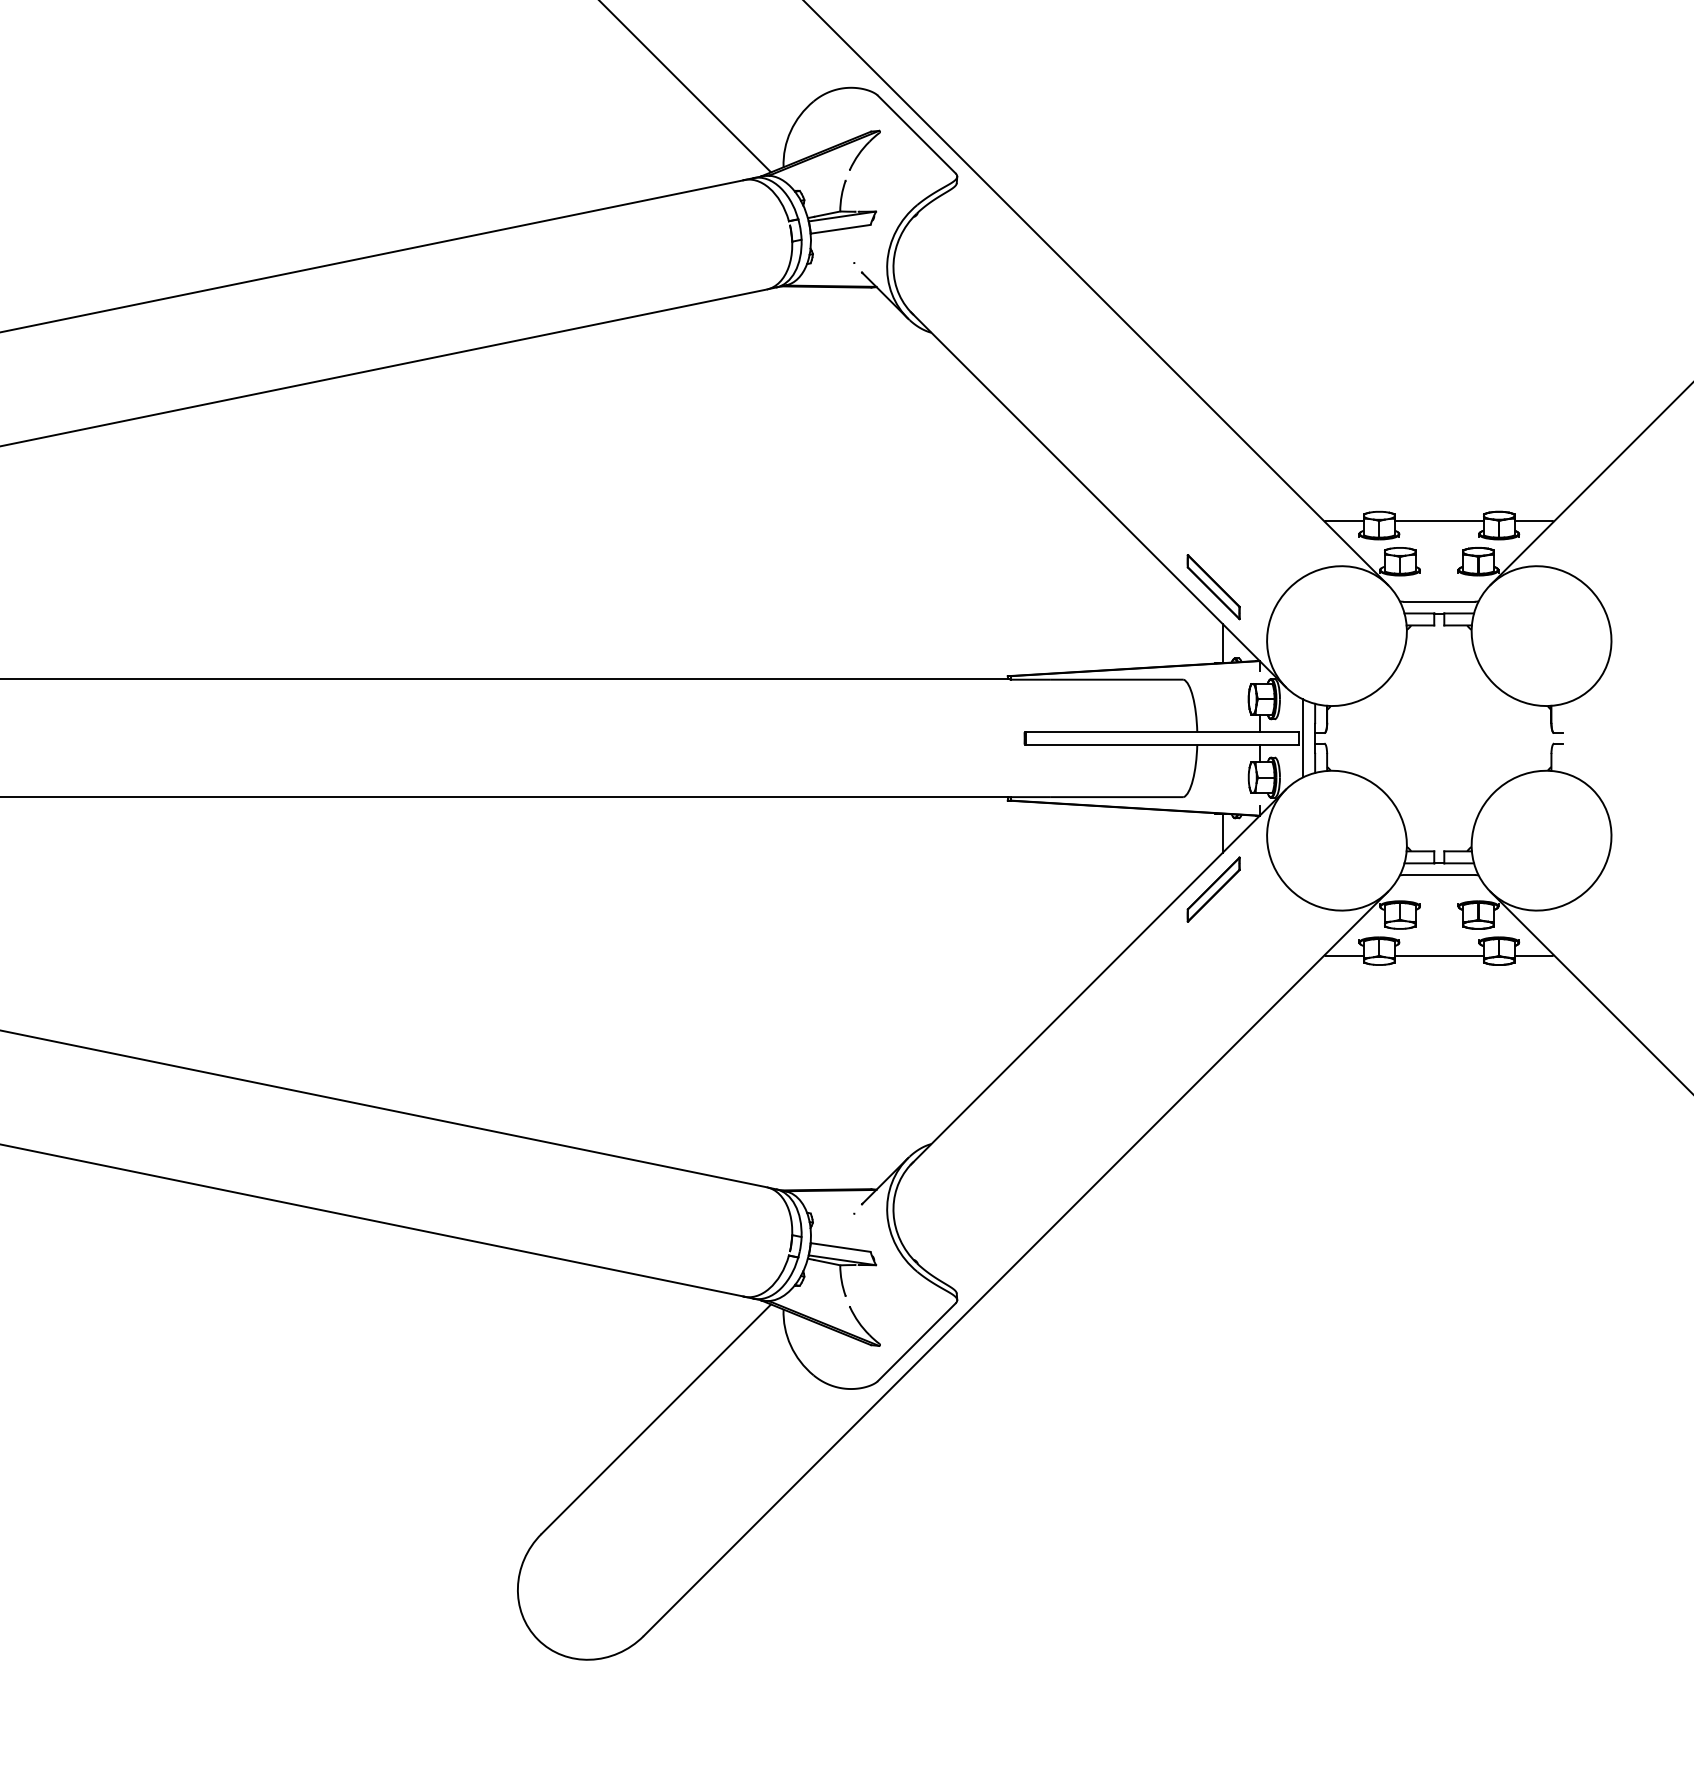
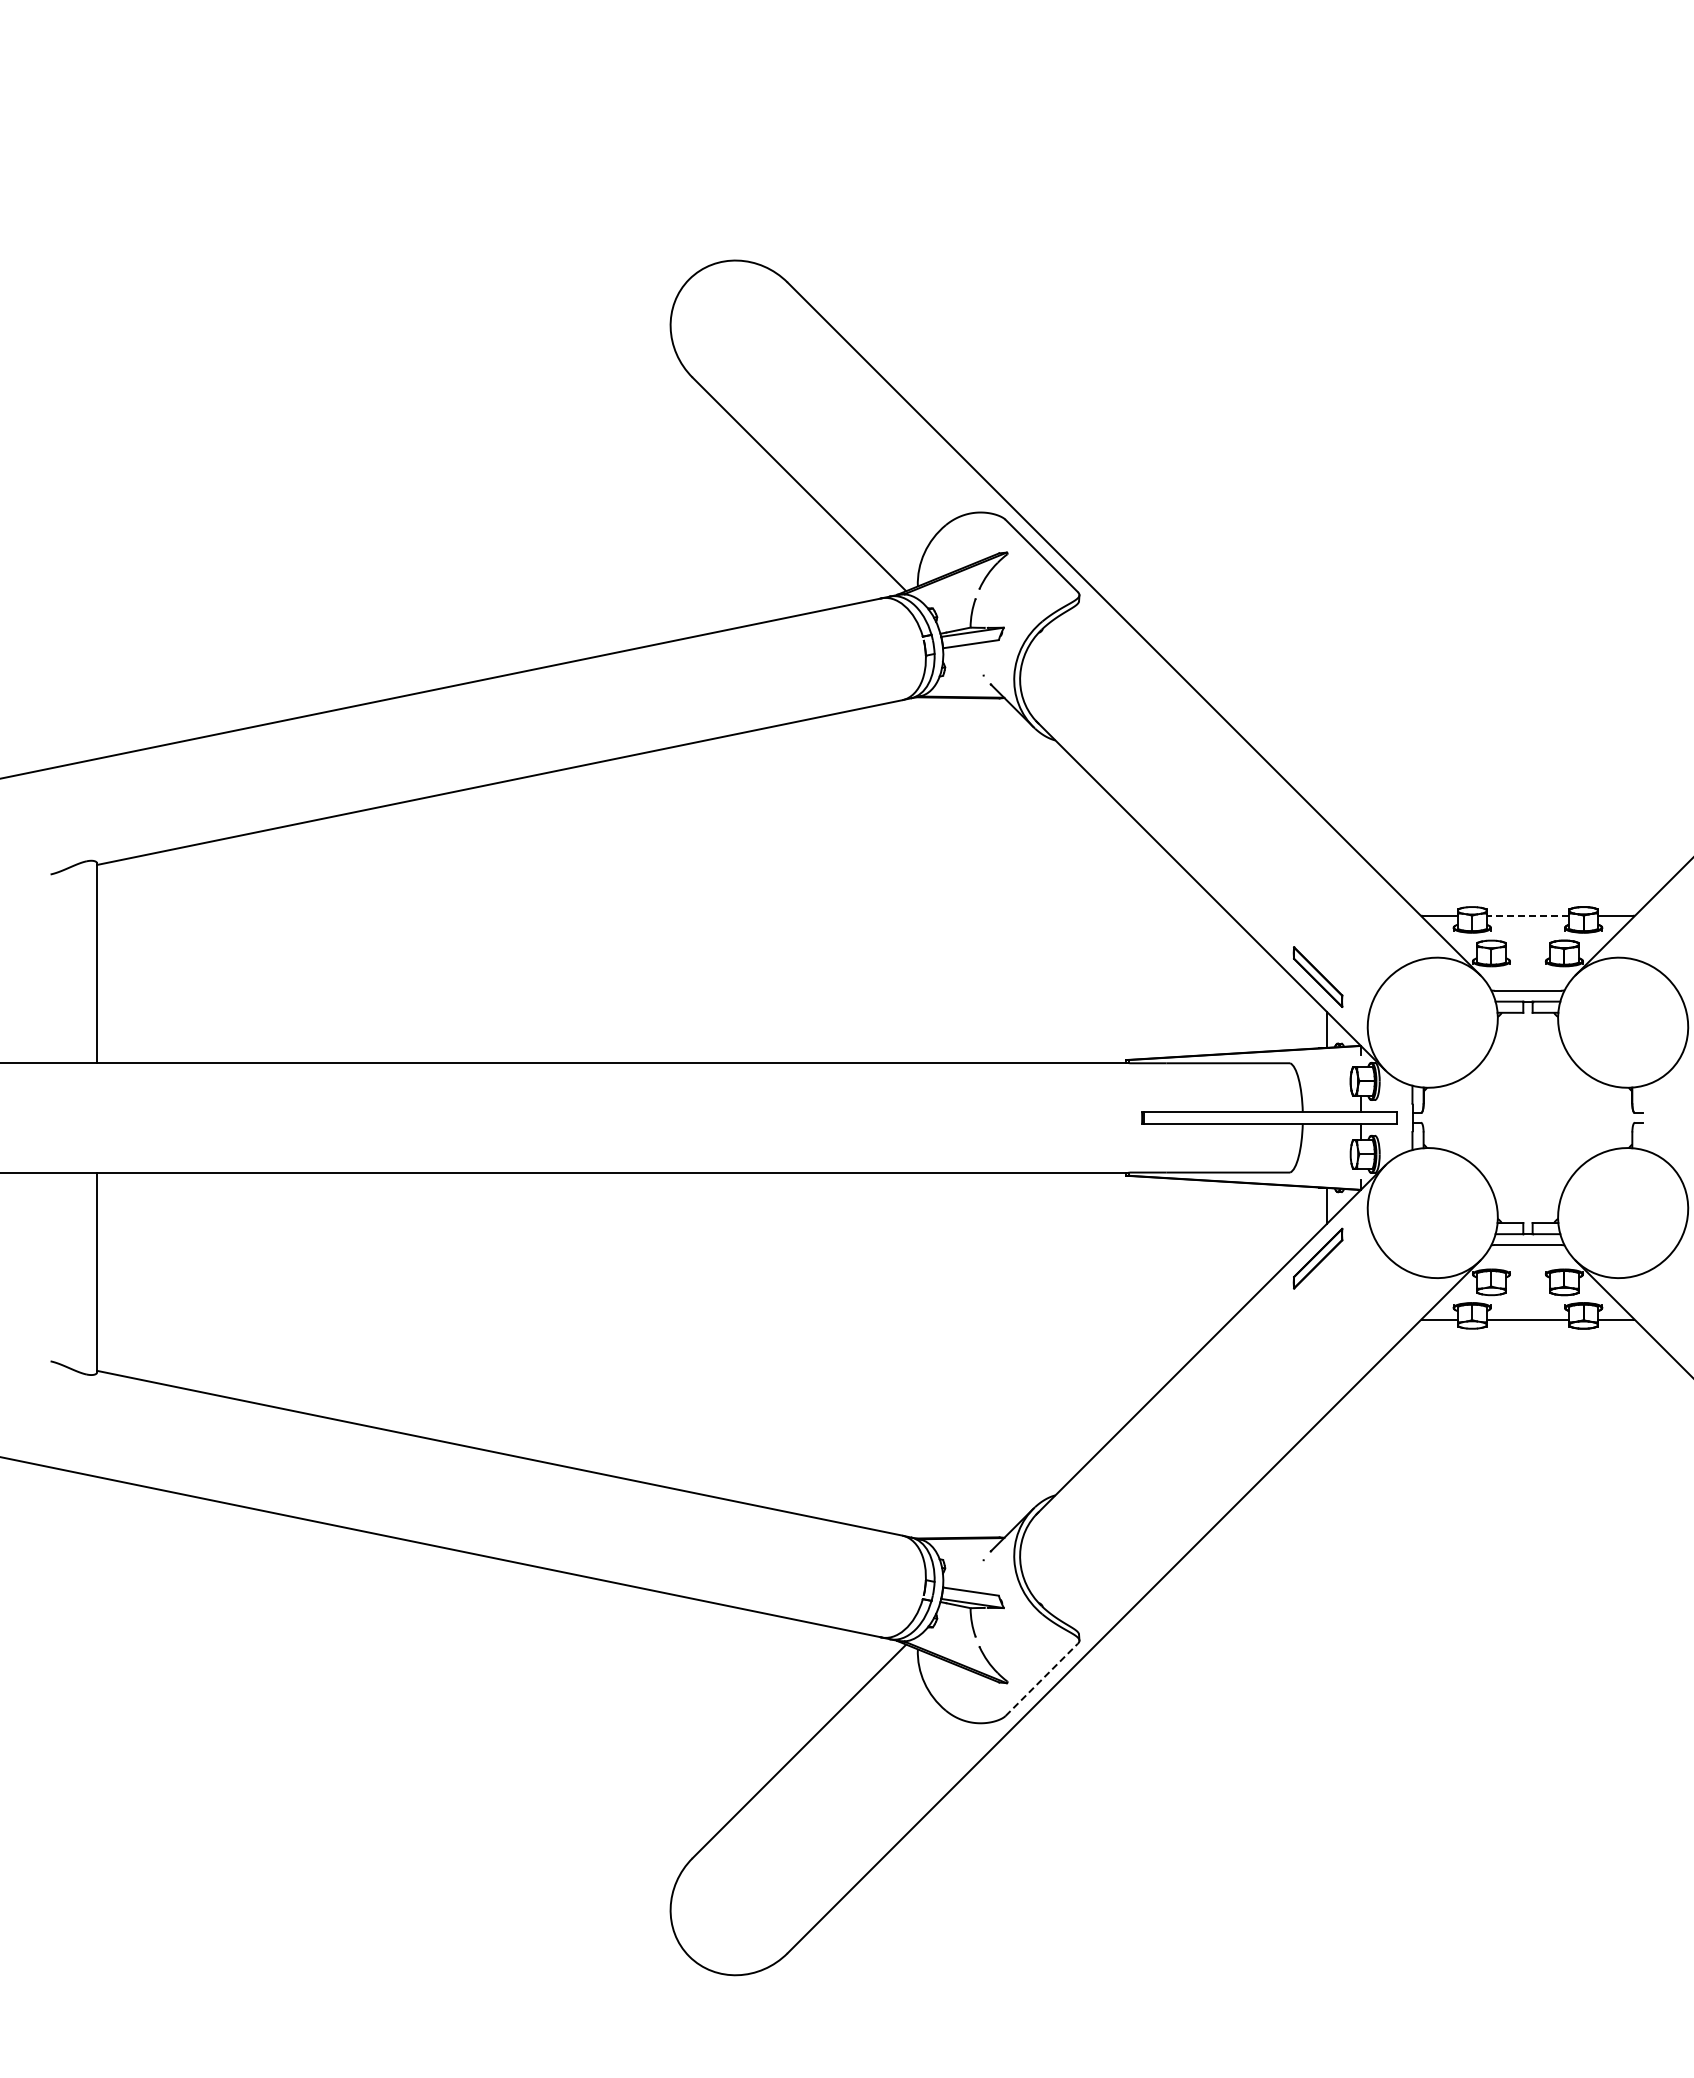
line: (1438, 520) -> (1527, 915), solid -> dashed
line: (1303, 737) -> (1401, 1117), removed
line: (917, 1341) -> (1042, 1679), solid -> dashed

